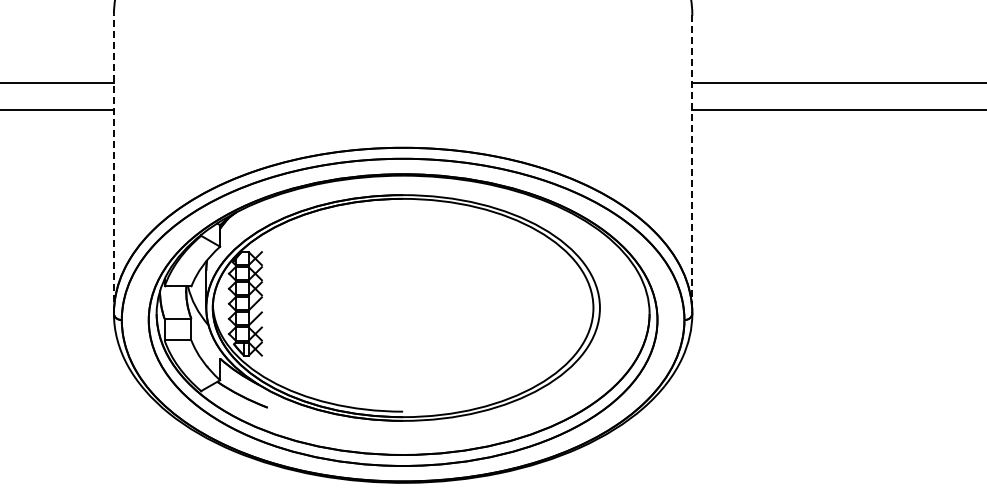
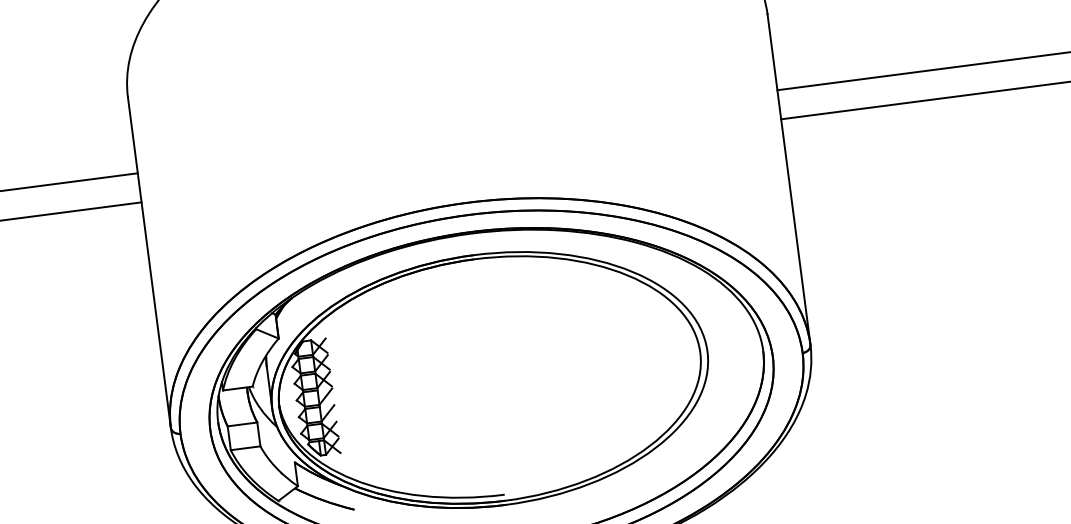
line: (113, 163) -> (148, 261), dashed -> solid
line: (692, 164) -> (789, 179), dashed -> solid

